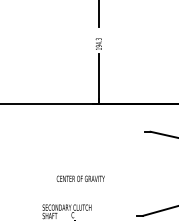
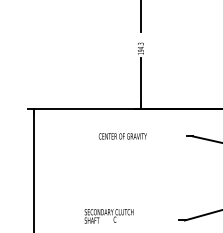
text: (80, 178) -> (122, 136), moved

